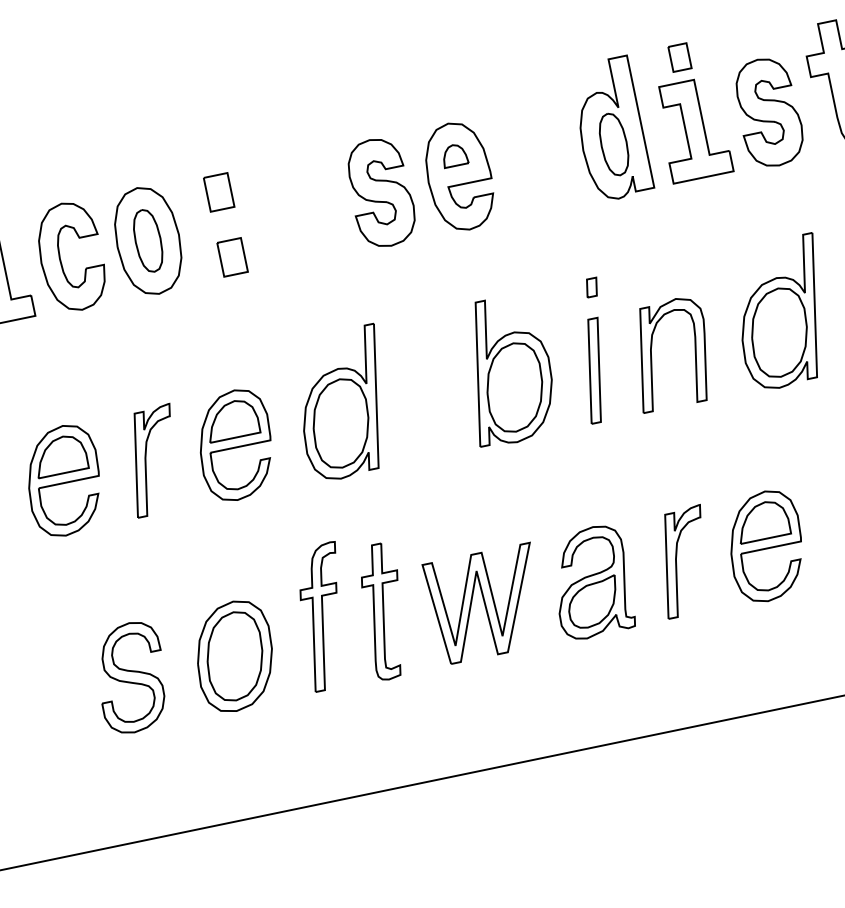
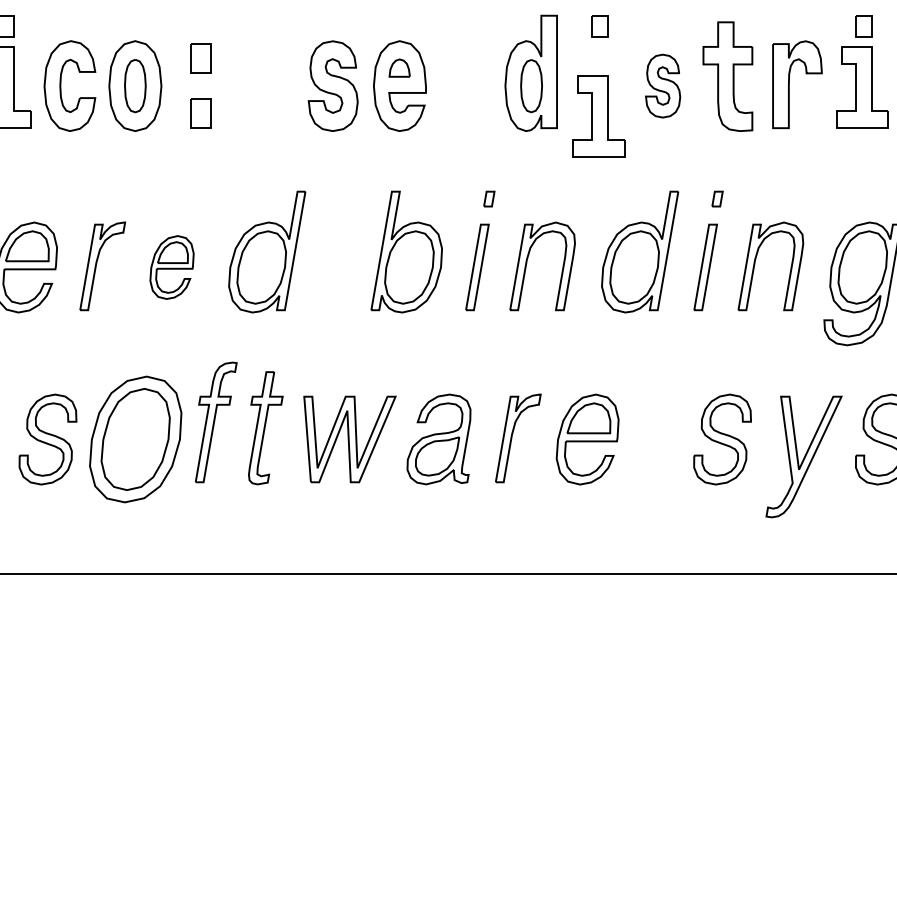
part: (767, 111) -> (662, 85), size x0.7
part: (693, 129) -> (598, 116), moved
part: (234, 445) -> (171, 267), size x0.7
part: (234, 656) -> (135, 439), size x1.4

